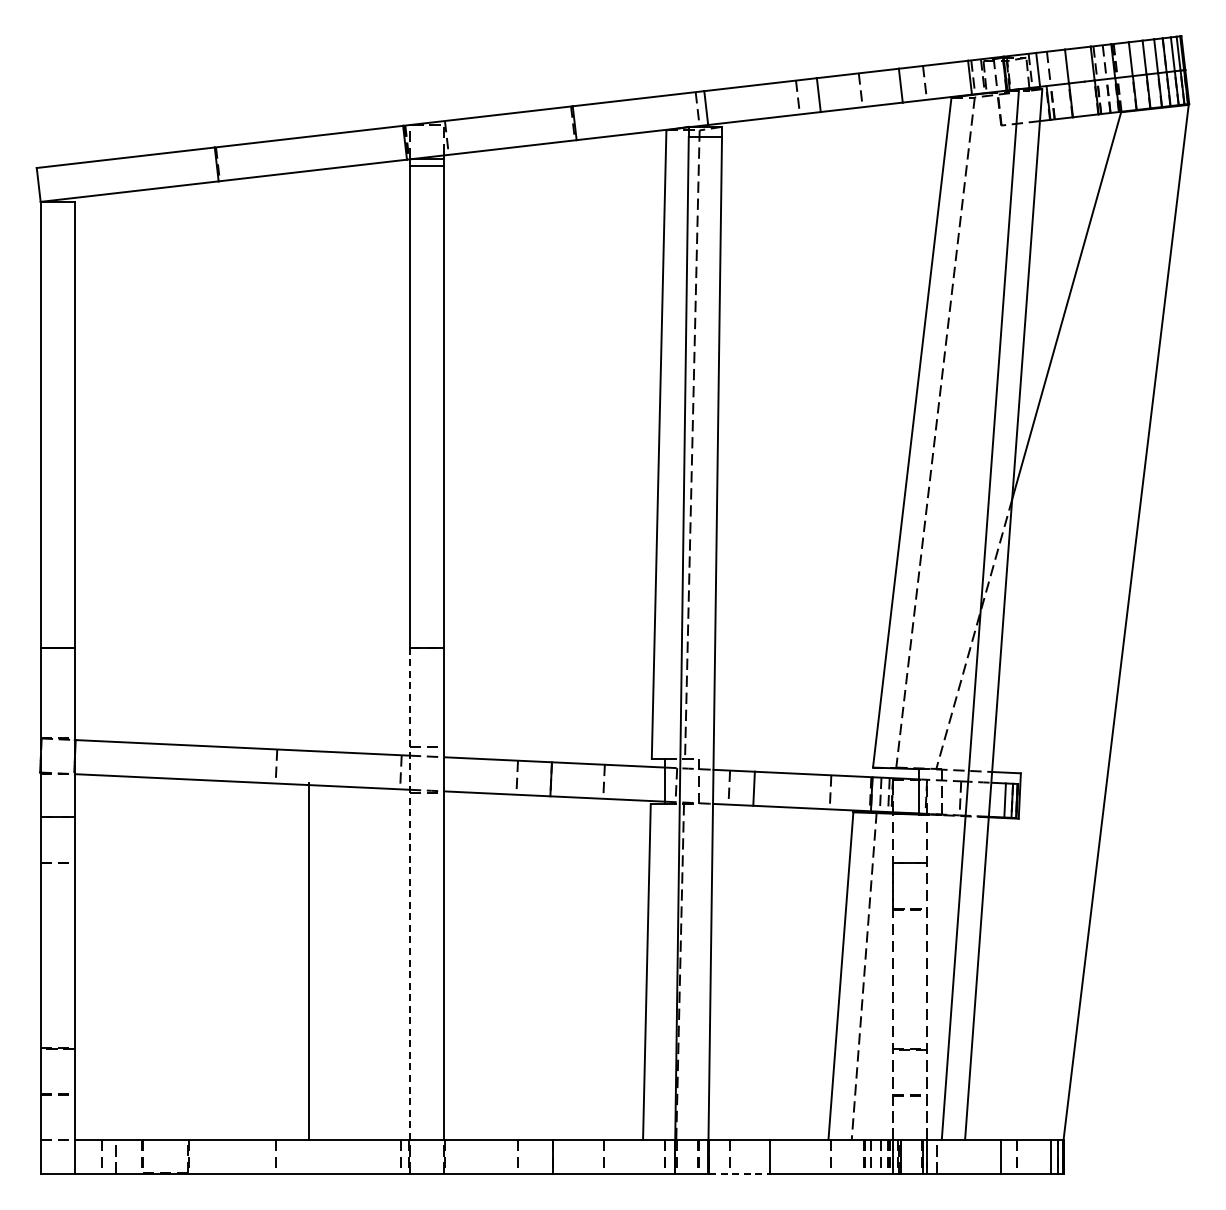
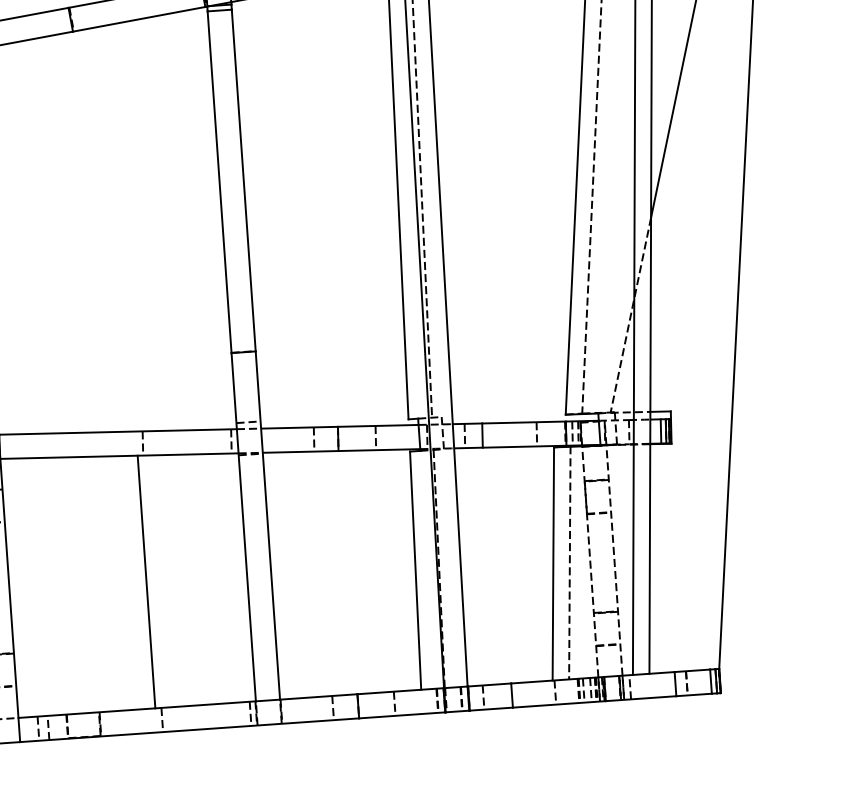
line: (409, 894) -> (243, 527), dashed -> solid
line: (308, 961) -> (146, 582), moved
line: (740, 1173) -> (491, 708), dashed -> solid

